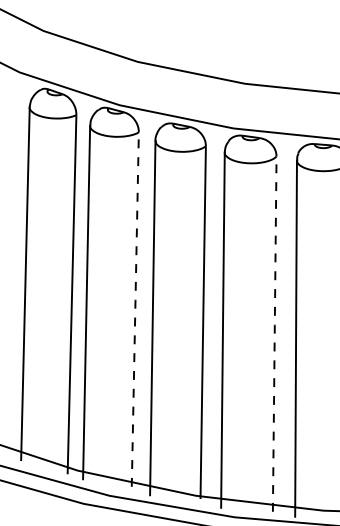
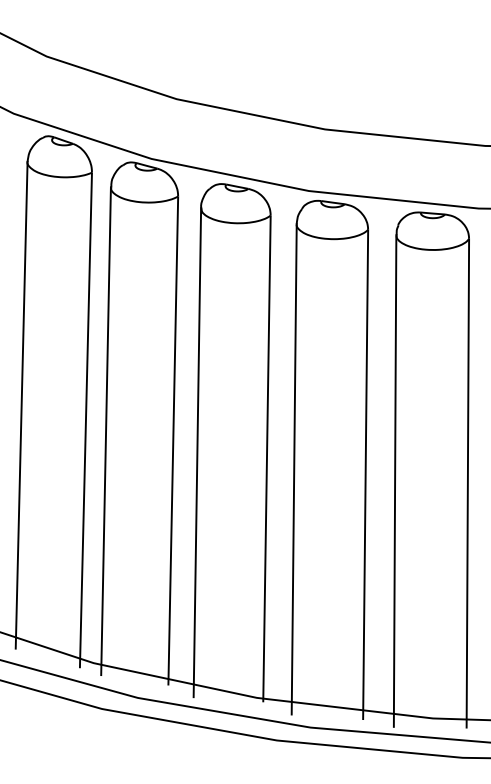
line: (135, 308) -> (173, 439), dashed -> solid
line: (274, 333) -> (365, 474), dashed -> solid

